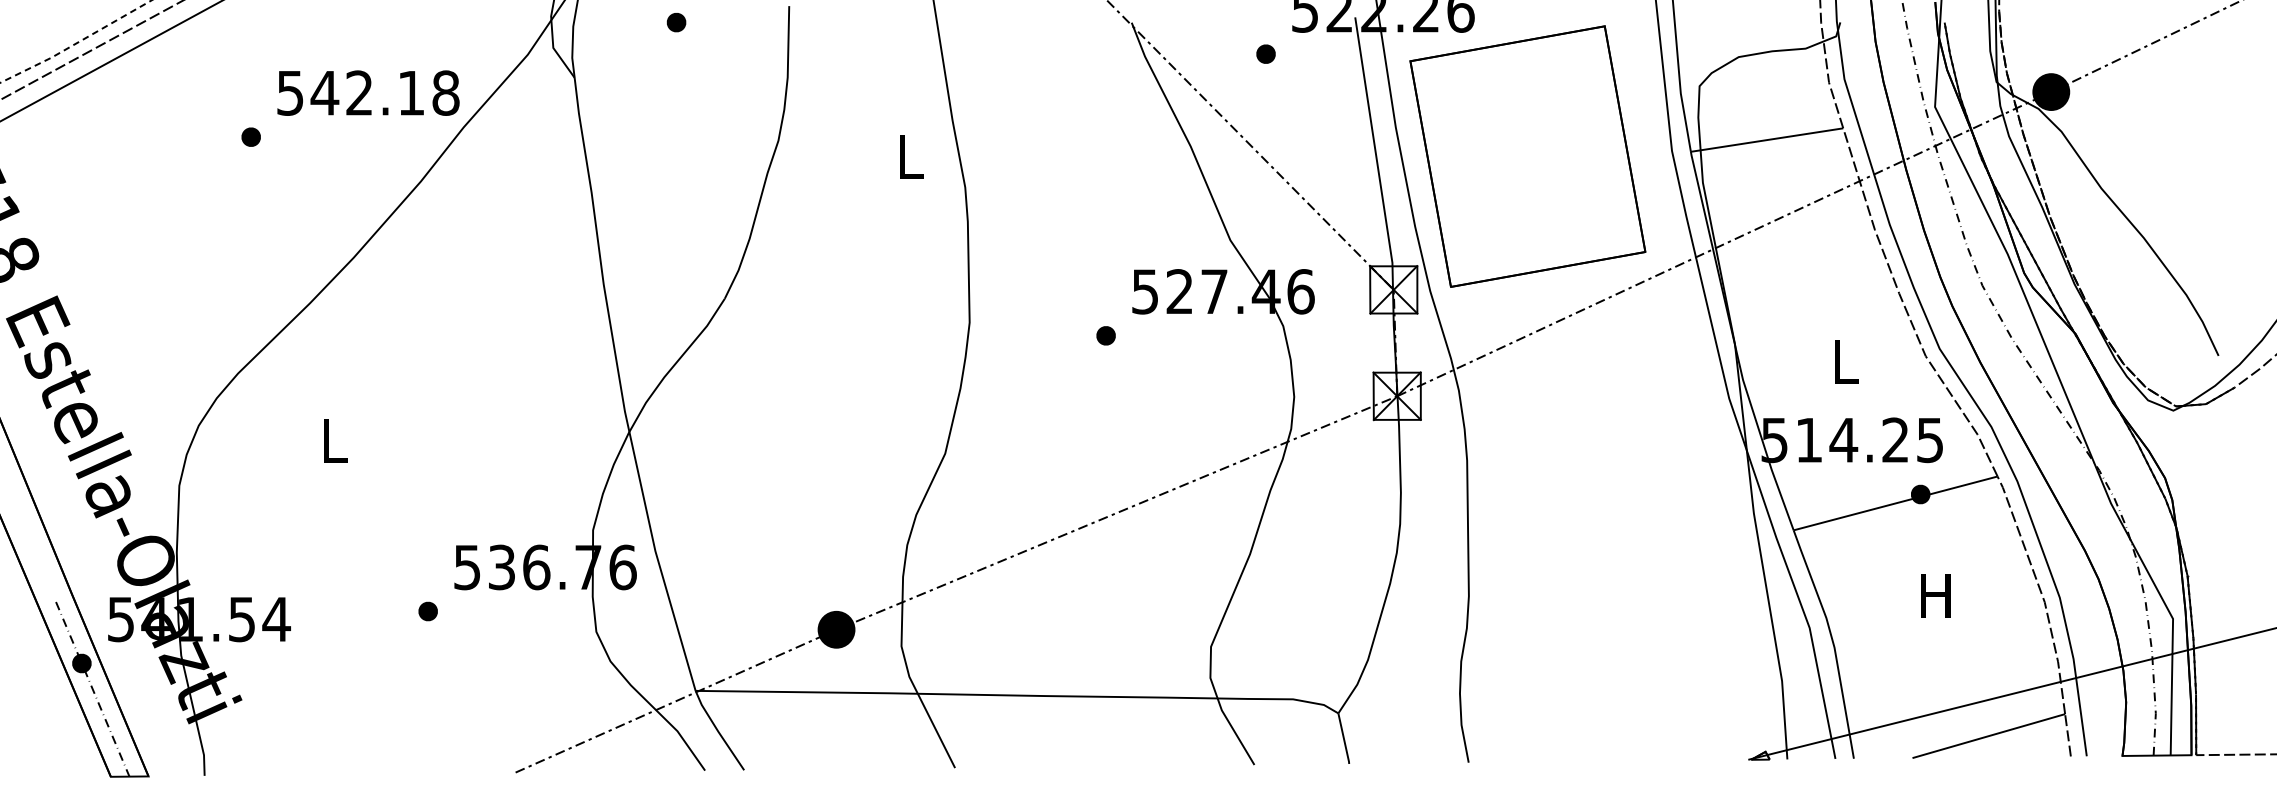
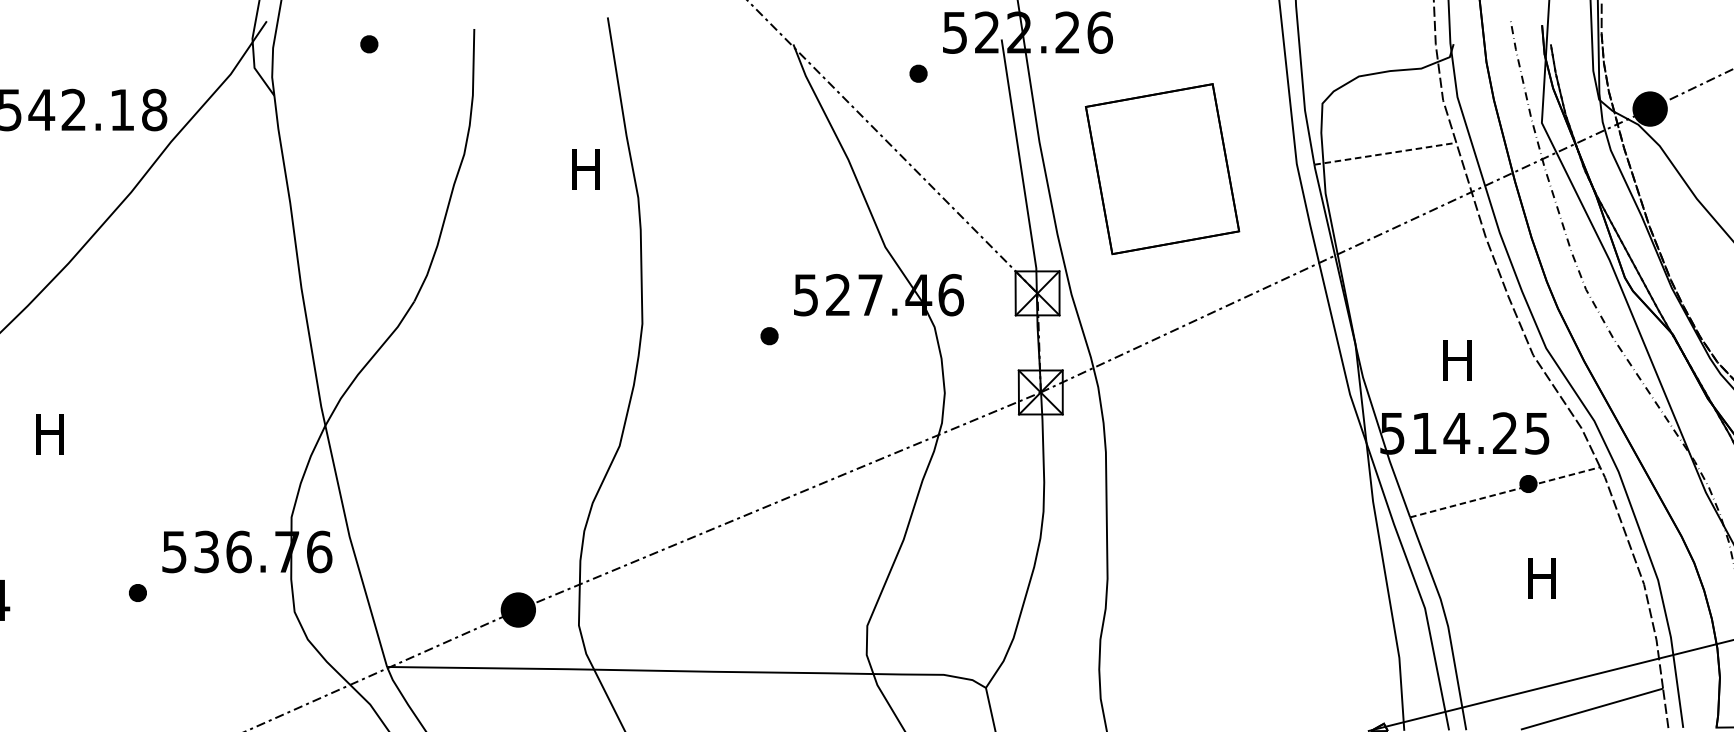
line: (1767, 140) -> (1385, 154), solid -> dashed
text: (908, 156) -> (585, 169), L -> H
part: (1527, 156) -> (1162, 169), size x0.7
text: (1844, 361) -> (1457, 360), L -> H
text: (333, 440) -> (49, 433), L -> H
line: (1896, 503) -> (1505, 492), solid -> dashed

